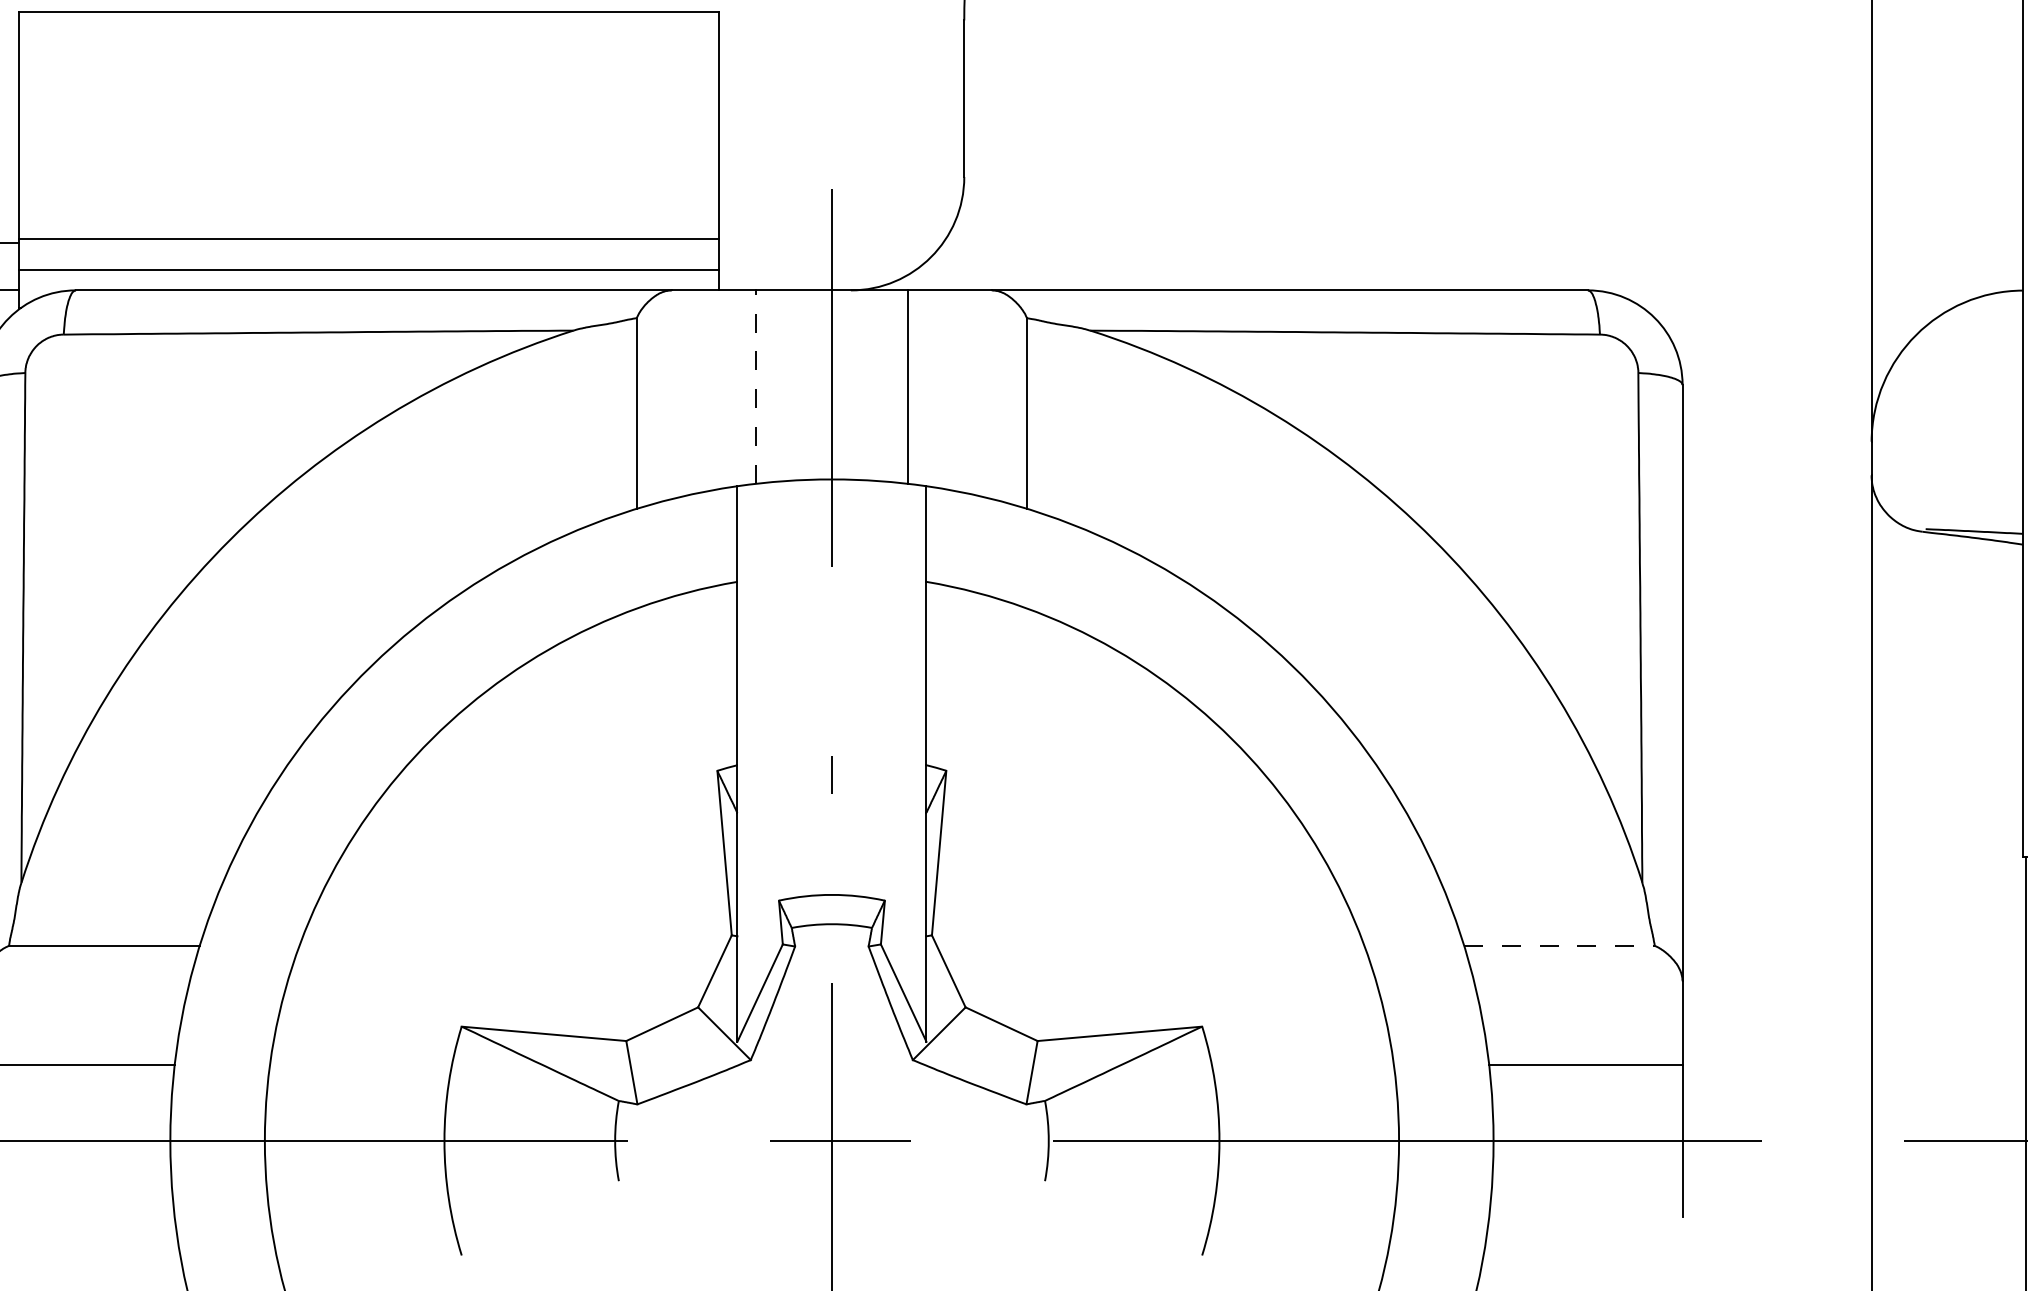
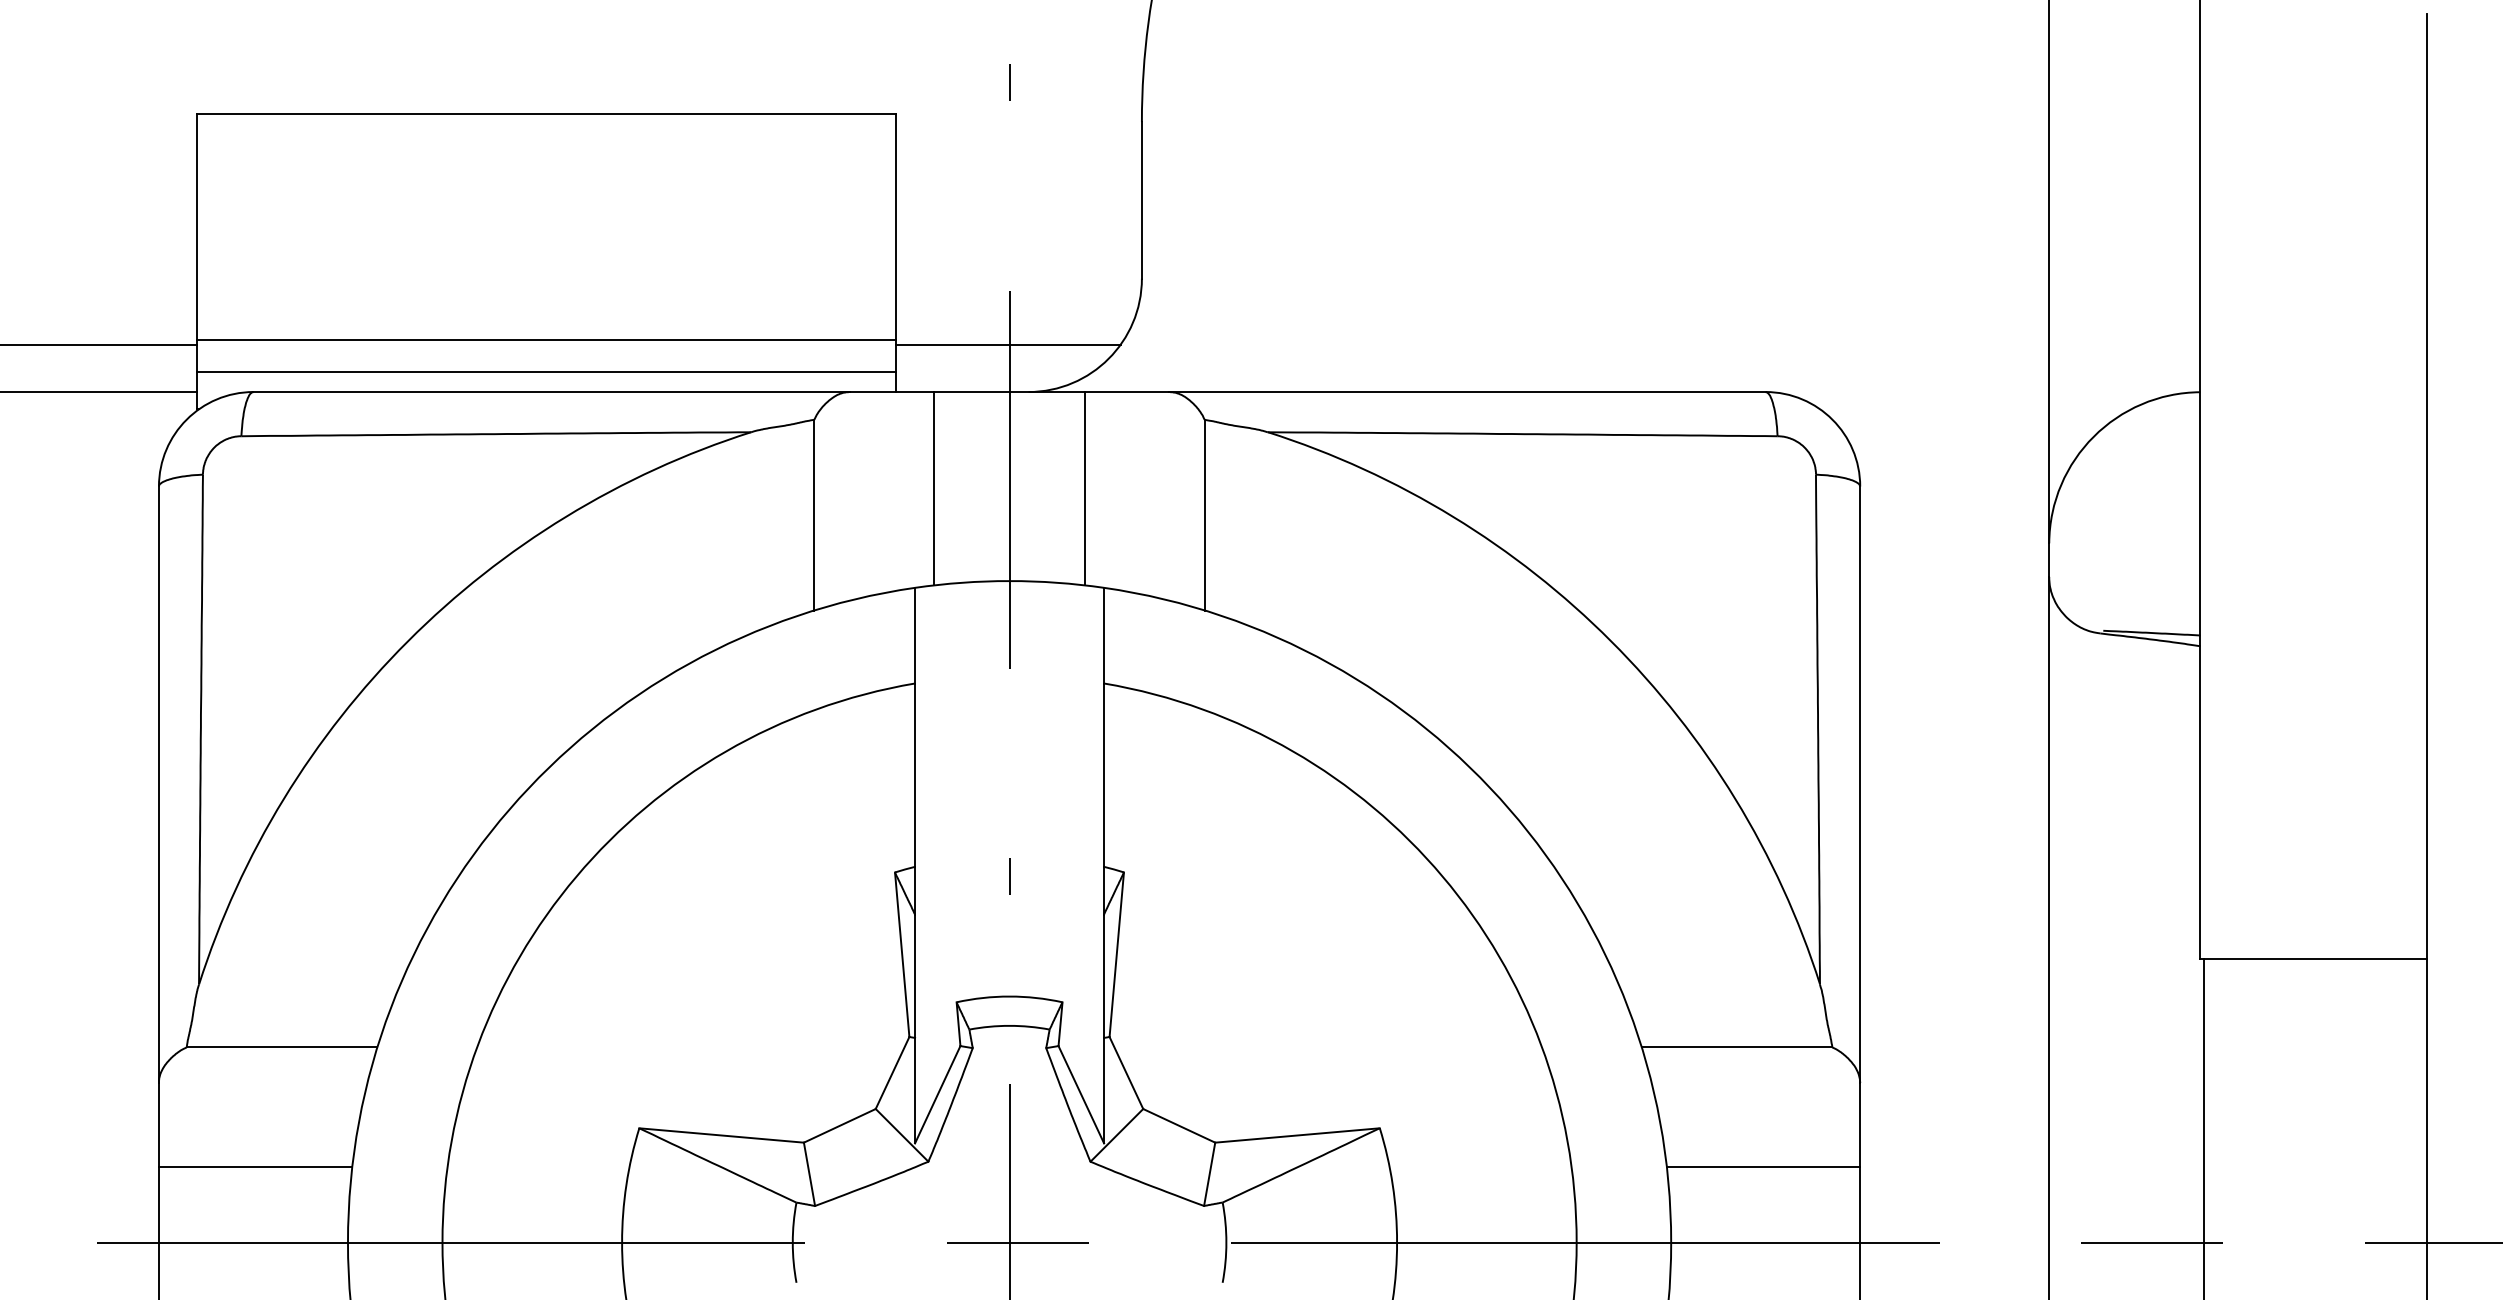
line: (830, 242) -> (1008, 344), added
line: (755, 386) -> (933, 488), dashed -> solid
line: (1559, 945) -> (1737, 1047), dashed -> solid

